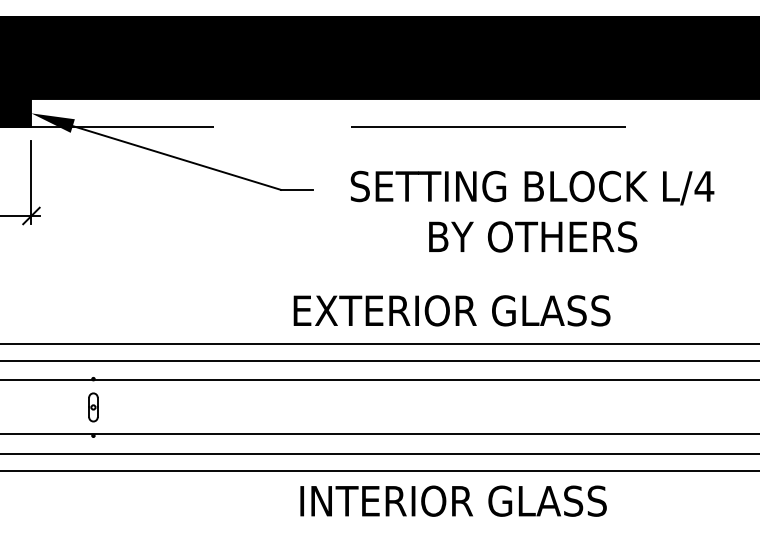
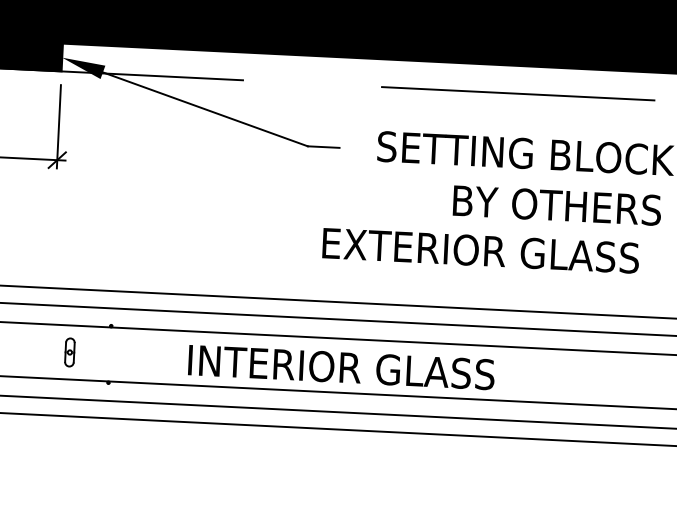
text: (451, 310) -> (480, 250), moved
part: (93, 407) -> (69, 352), moved
text: (453, 500) -> (341, 366), moved

